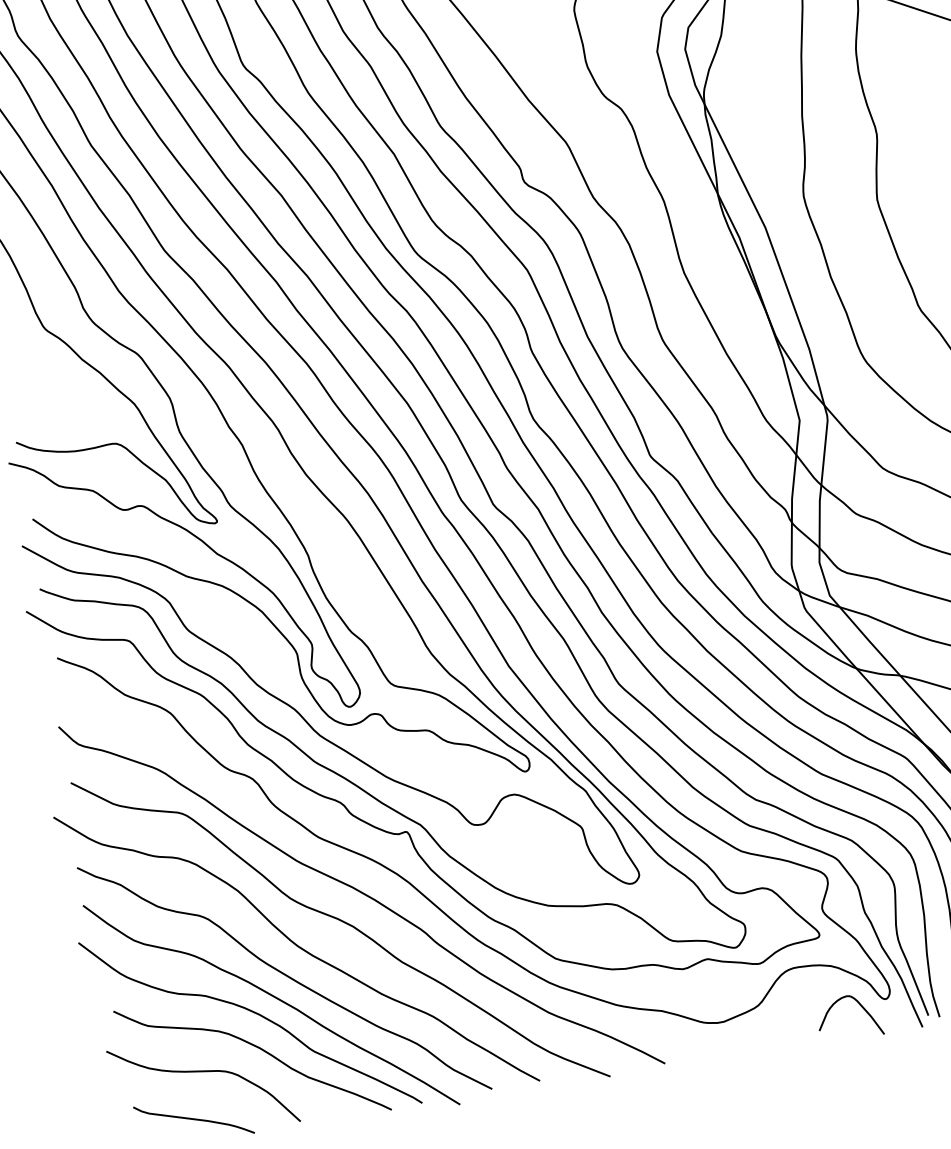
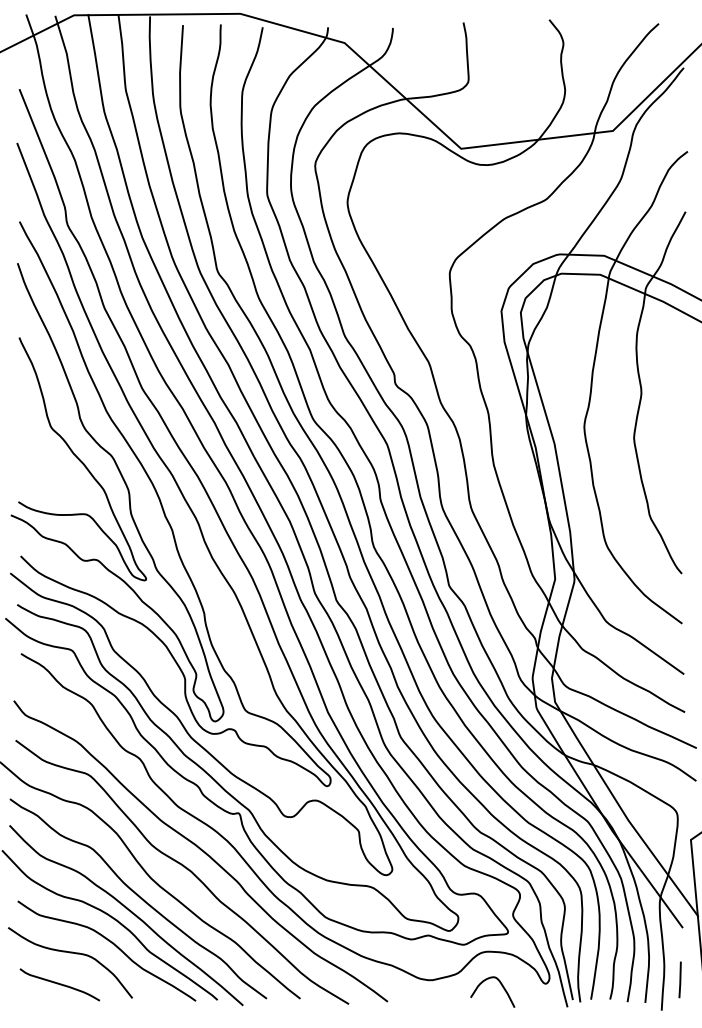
curve: (858, 1004) -> (500, 984), moved

